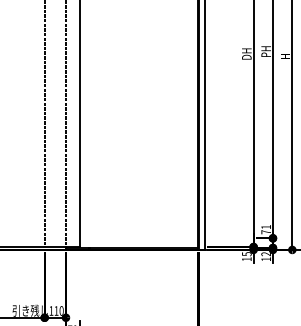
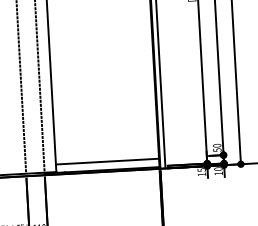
text: (266, 229) -> (217, 147), 71 -> 50
line: (138, 238) -> (107, 161), added
text: (265, 254) -> (217, 169), 12 -> 10

